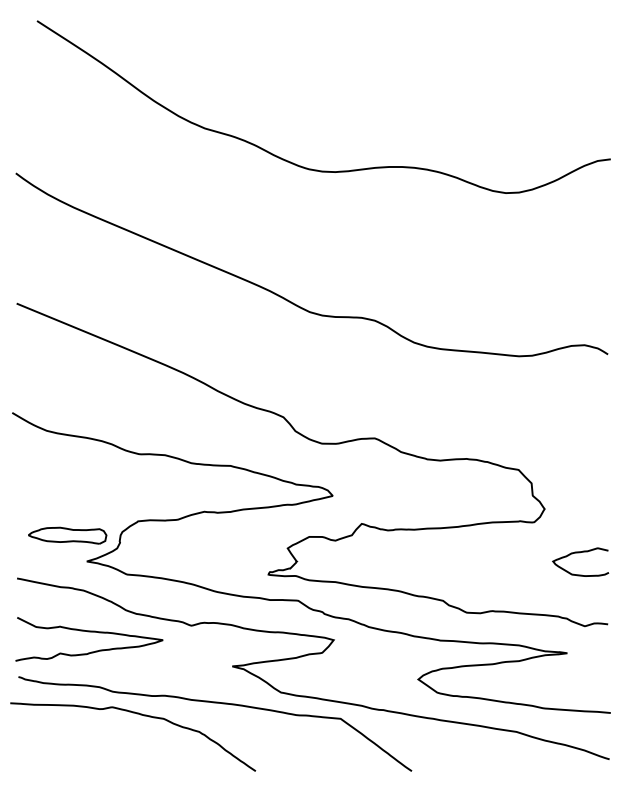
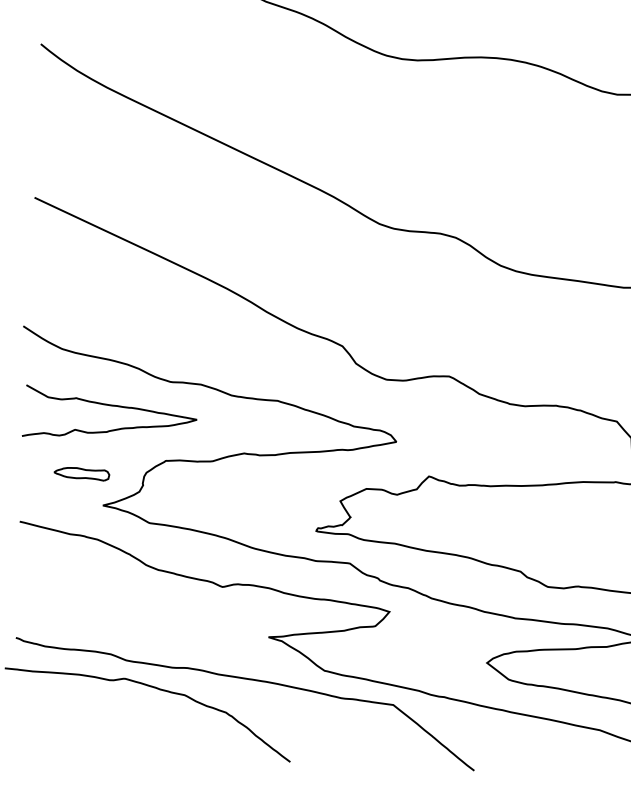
part: (67, 535) -> (81, 473), size x0.6
curve: (89, 632) -> (110, 406), moved

